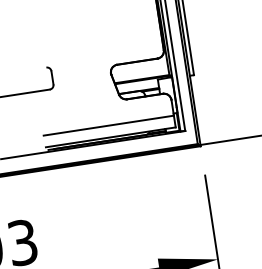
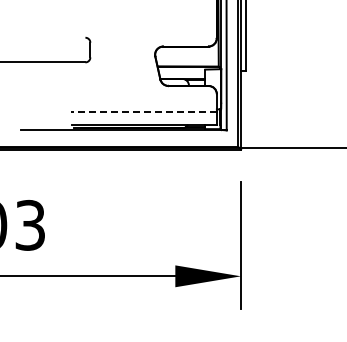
line: (109, 125) -> (144, 111), solid -> dashed

